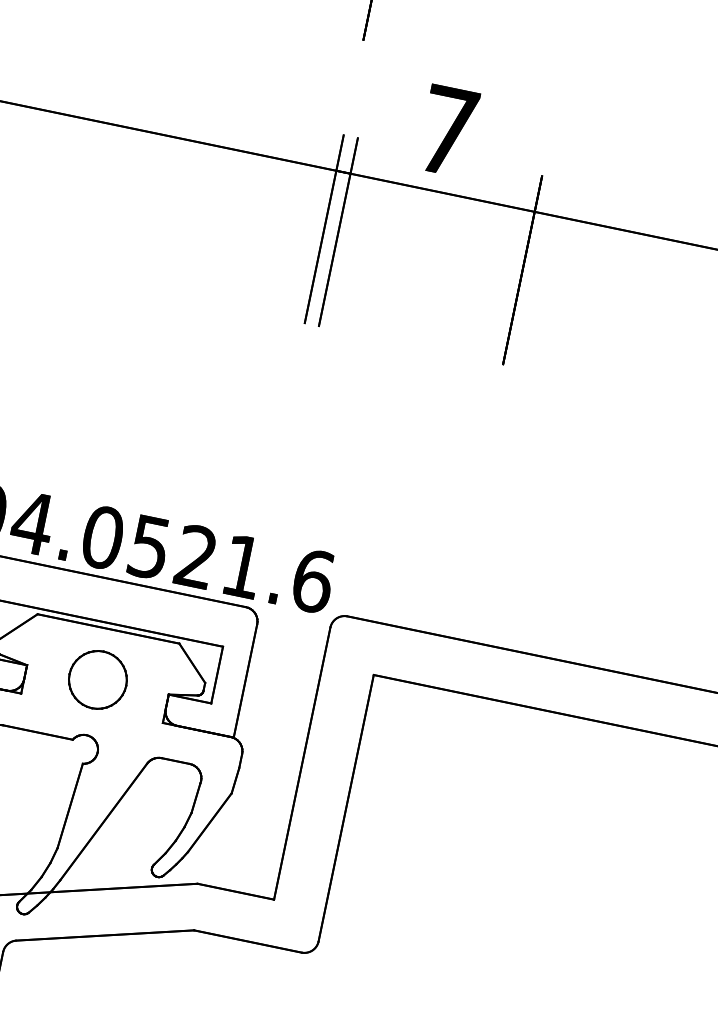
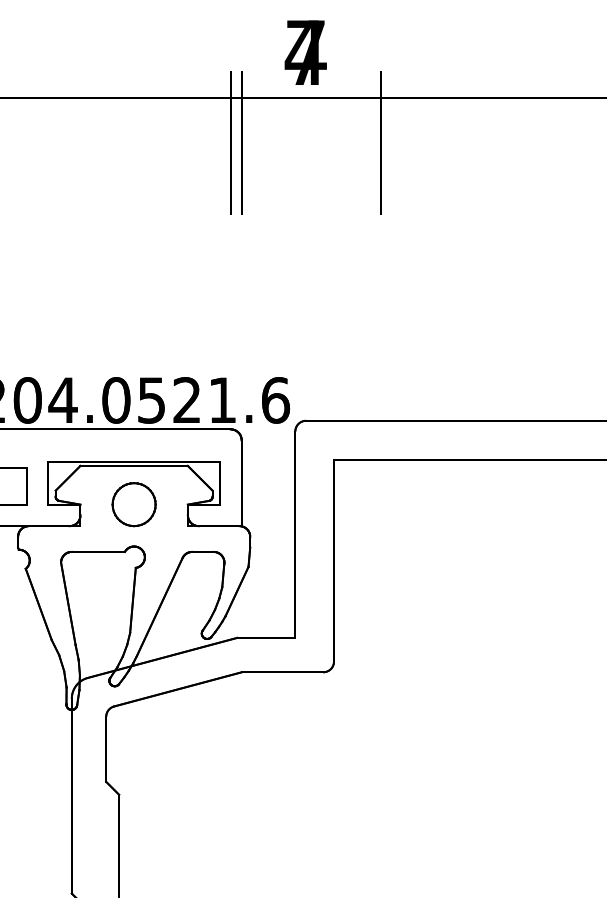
text: (447, 130) -> (305, 52), 7 -> 4

